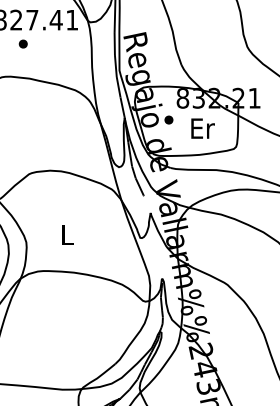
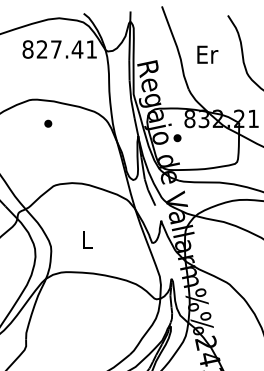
part: (23, 43) -> (48, 123), moved
text: (202, 128) -> (207, 54), moved

